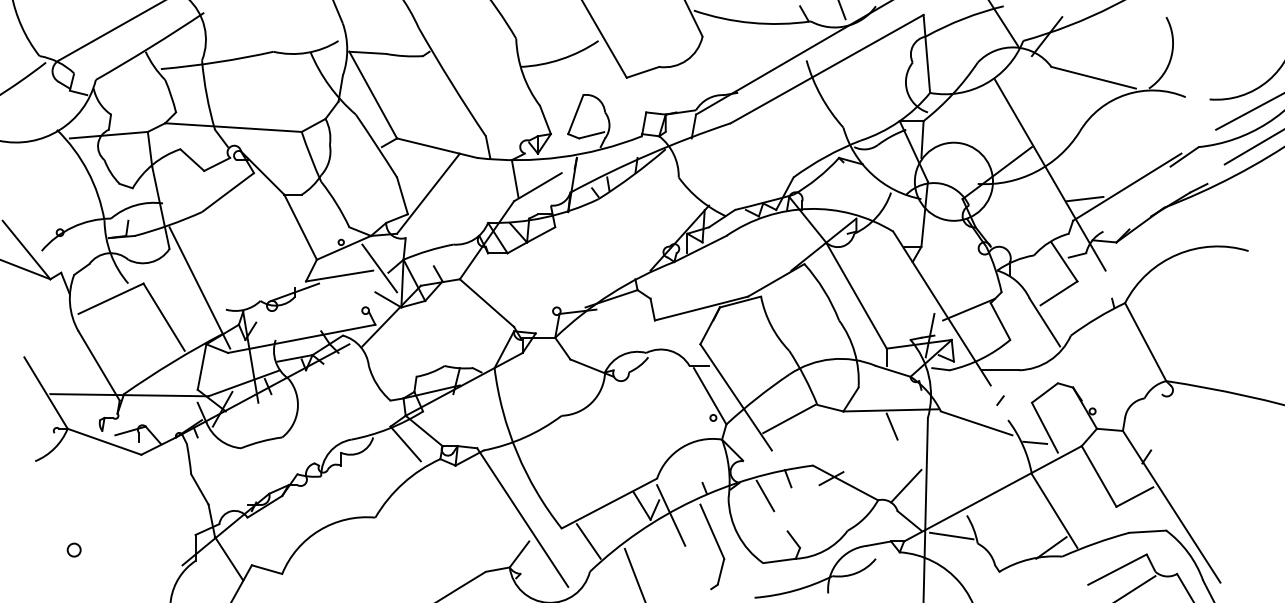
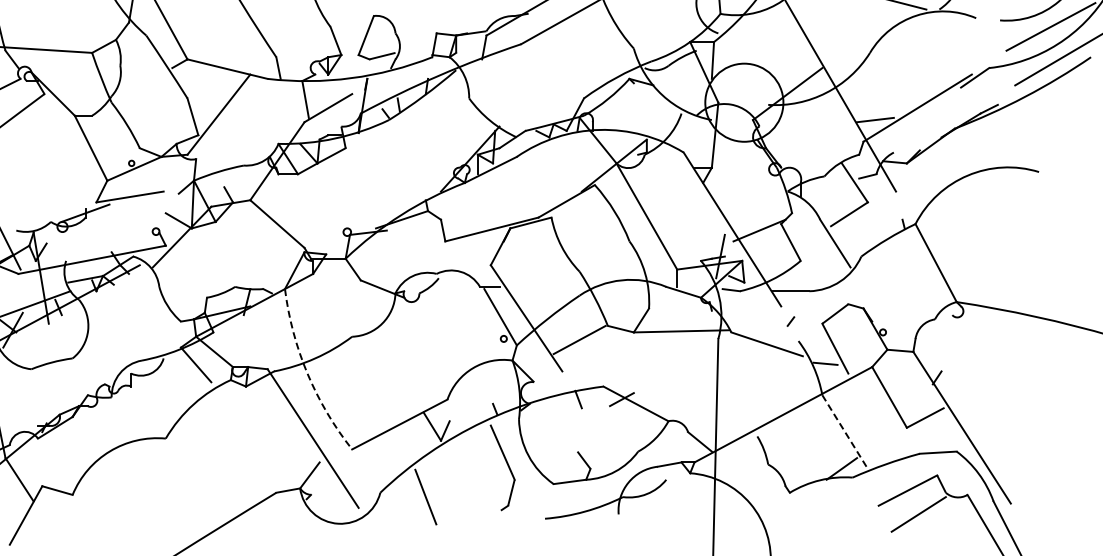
line: (379, 268) -> (169, 189), removed
line: (891, 426) -> (681, 347), removed
arc: (517, 452) -> (307, 373), solid -> dashed
line: (906, 485) -> (696, 406), removed
line: (765, 495) -> (555, 416), removed
line: (1054, 511) -> (844, 432), solid -> dashed
line: (671, 515) -> (461, 436), removed
line: (951, 535) -> (741, 456), removed
line: (588, 541) -> (378, 462), removed

